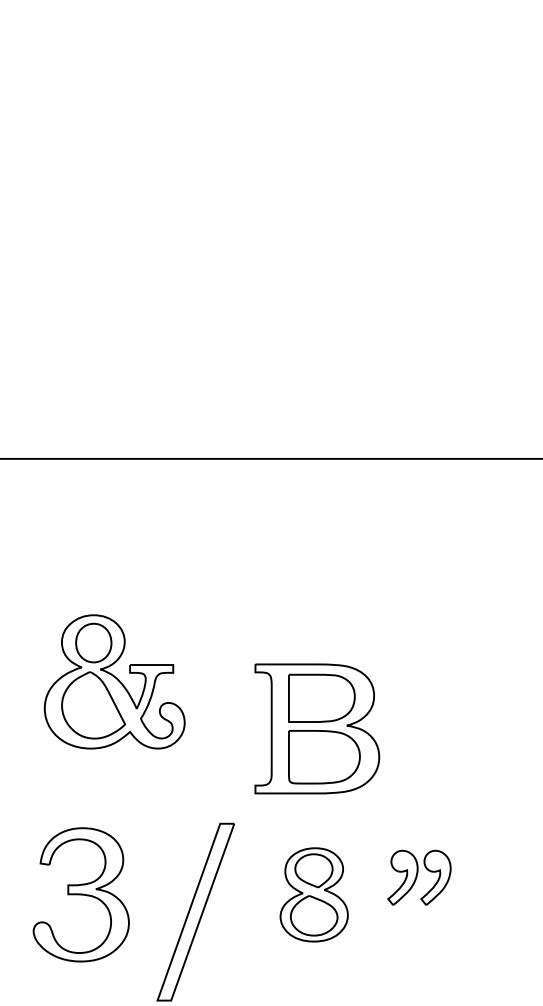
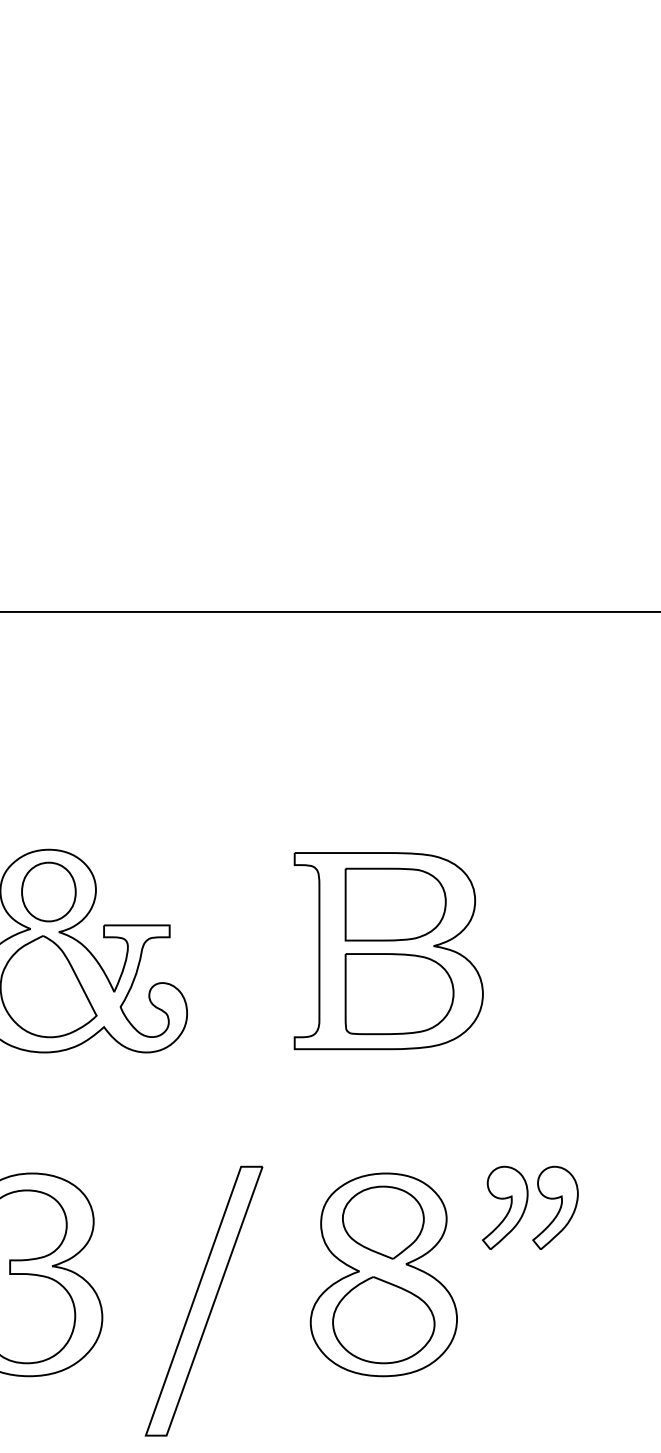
part: (317, 728) -> (389, 950), moved
part: (419, 877) -> (530, 1207), moved
part: (314, 894) -> (384, 1274), size x1.43

